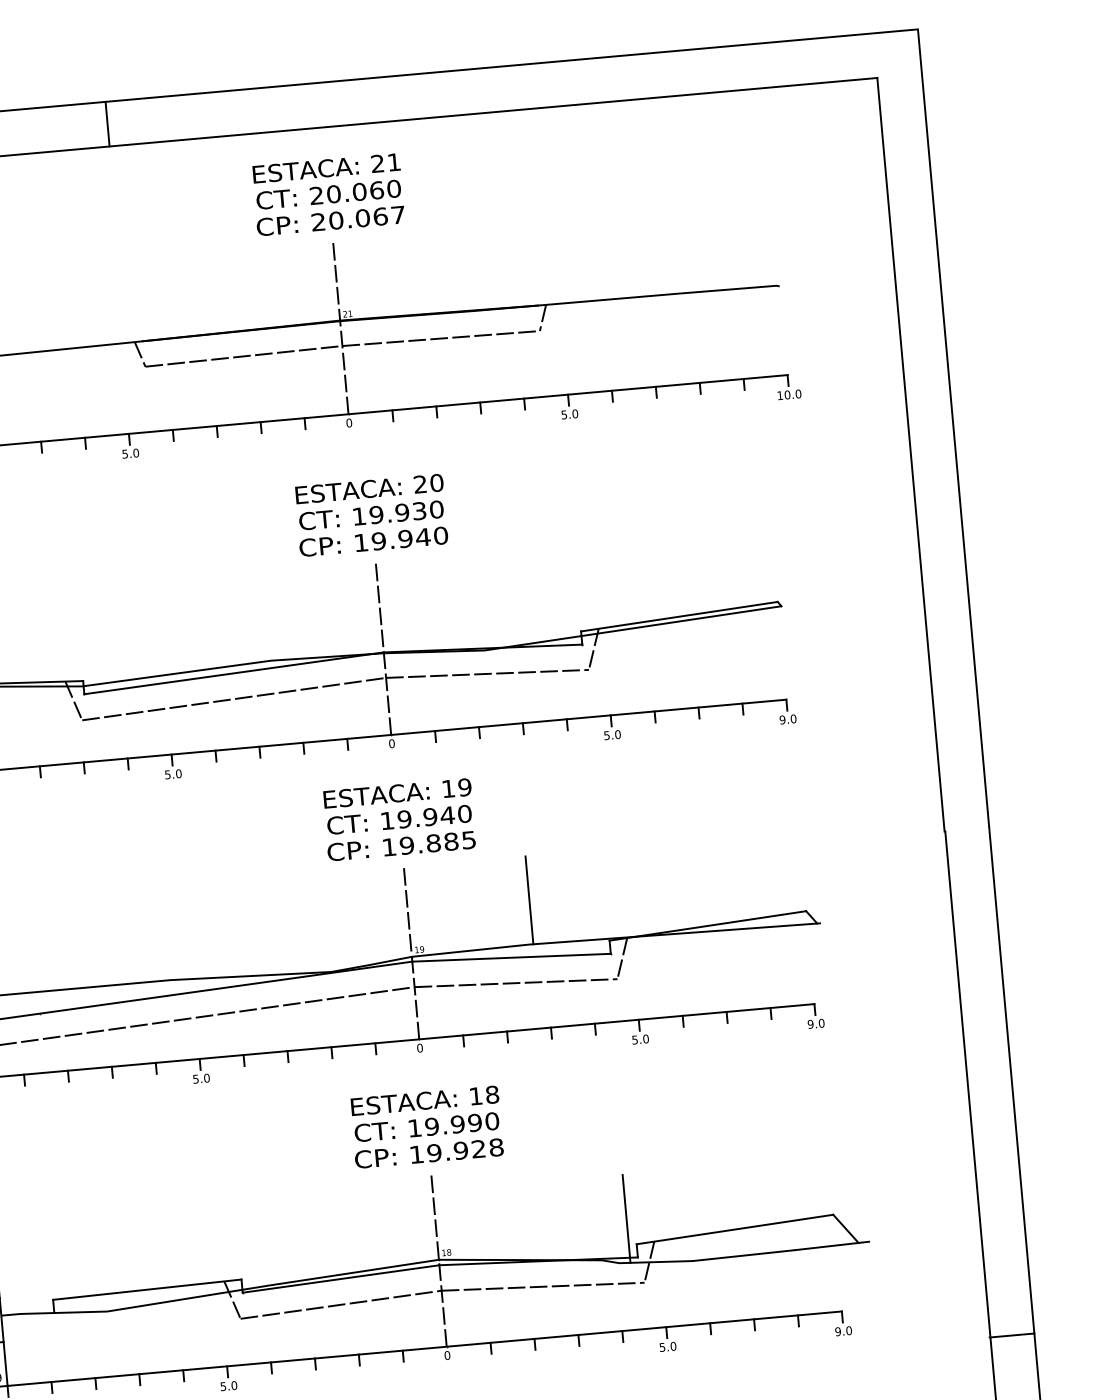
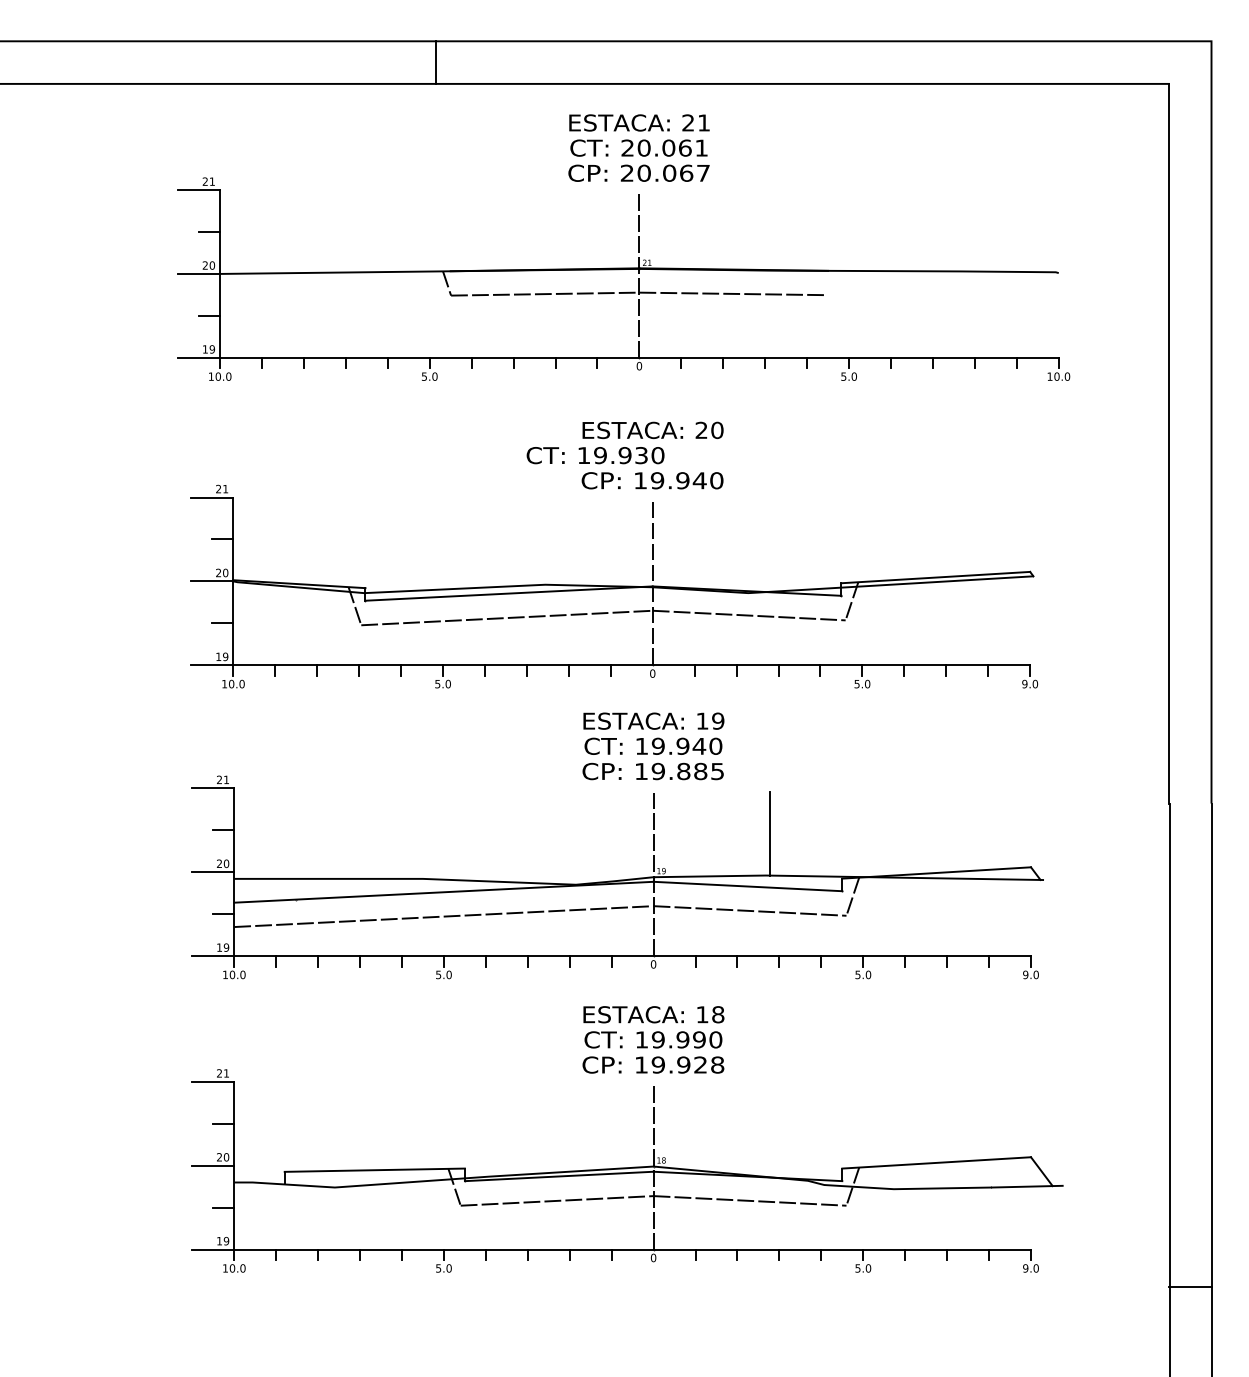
text: (393, 188) -> (701, 147), 20.060 -> 20.061
line: (542, 317) -> (831, 282), removed
text: (371, 515) -> (595, 455), moved
line: (626, 1218) -> (834, 1143), removed

